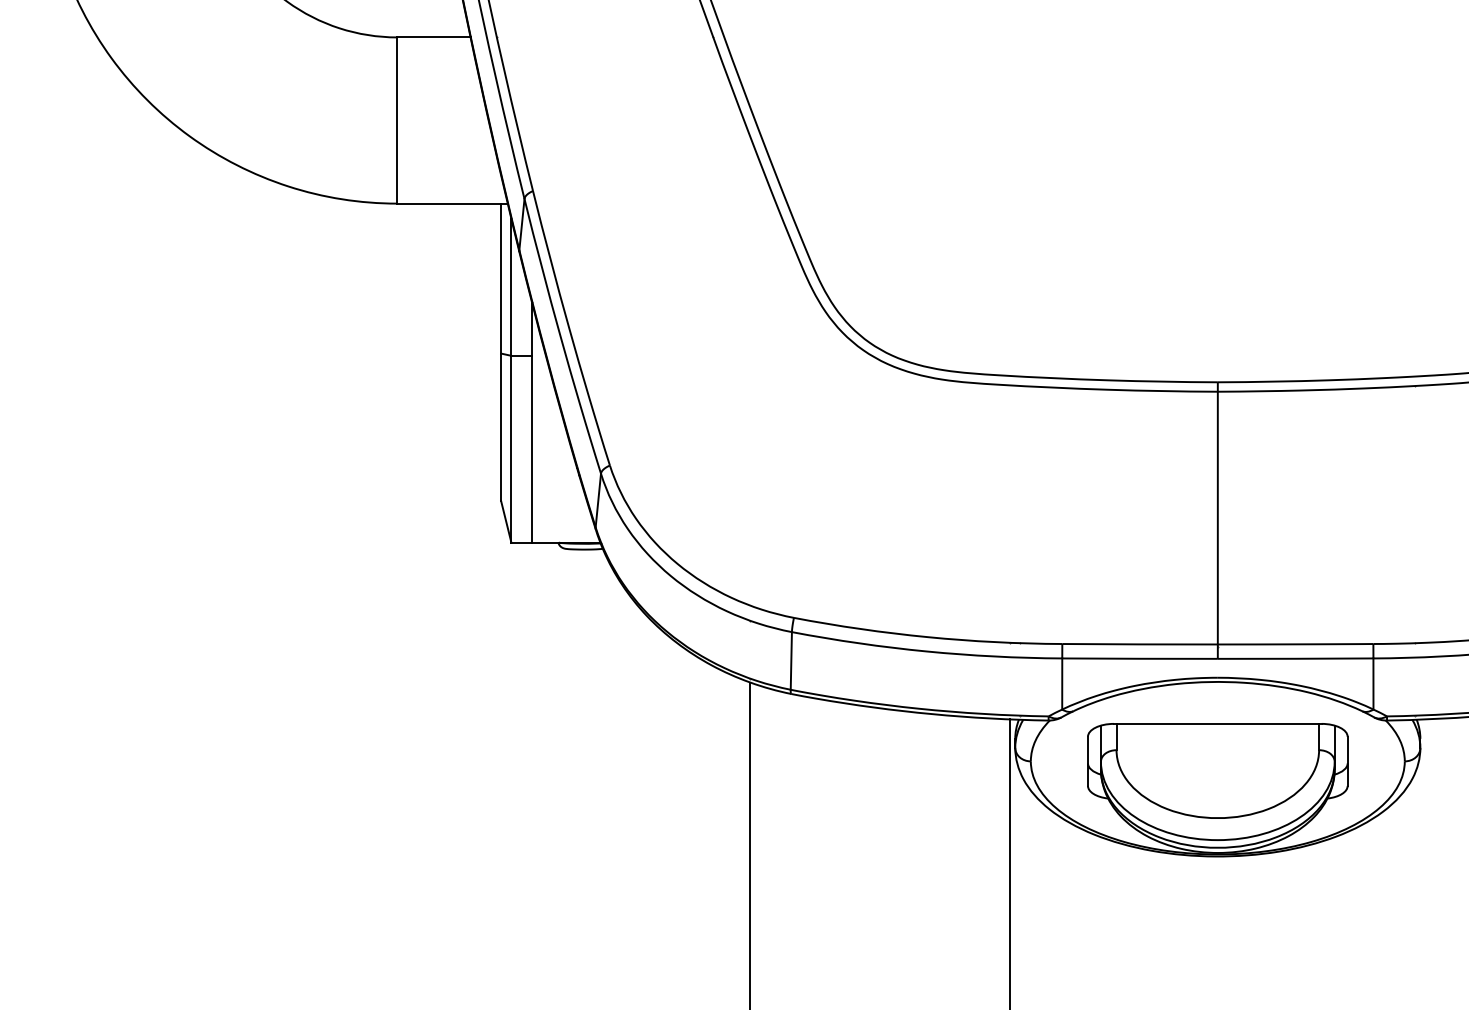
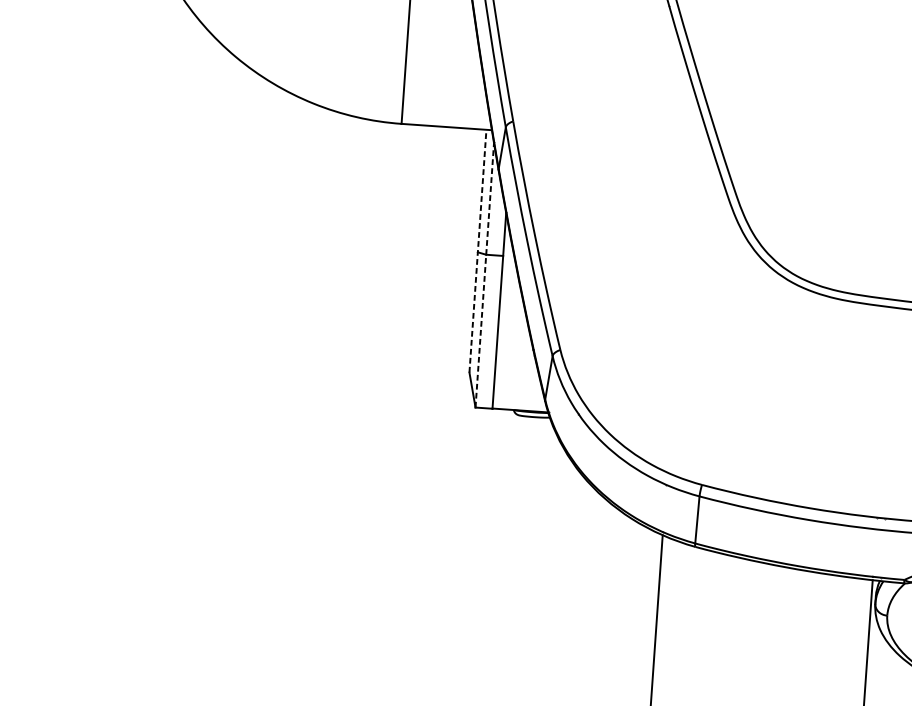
line: (501, 352) -> (478, 251), solid -> dashed
line: (511, 381) -> (484, 275), solid -> dashed

